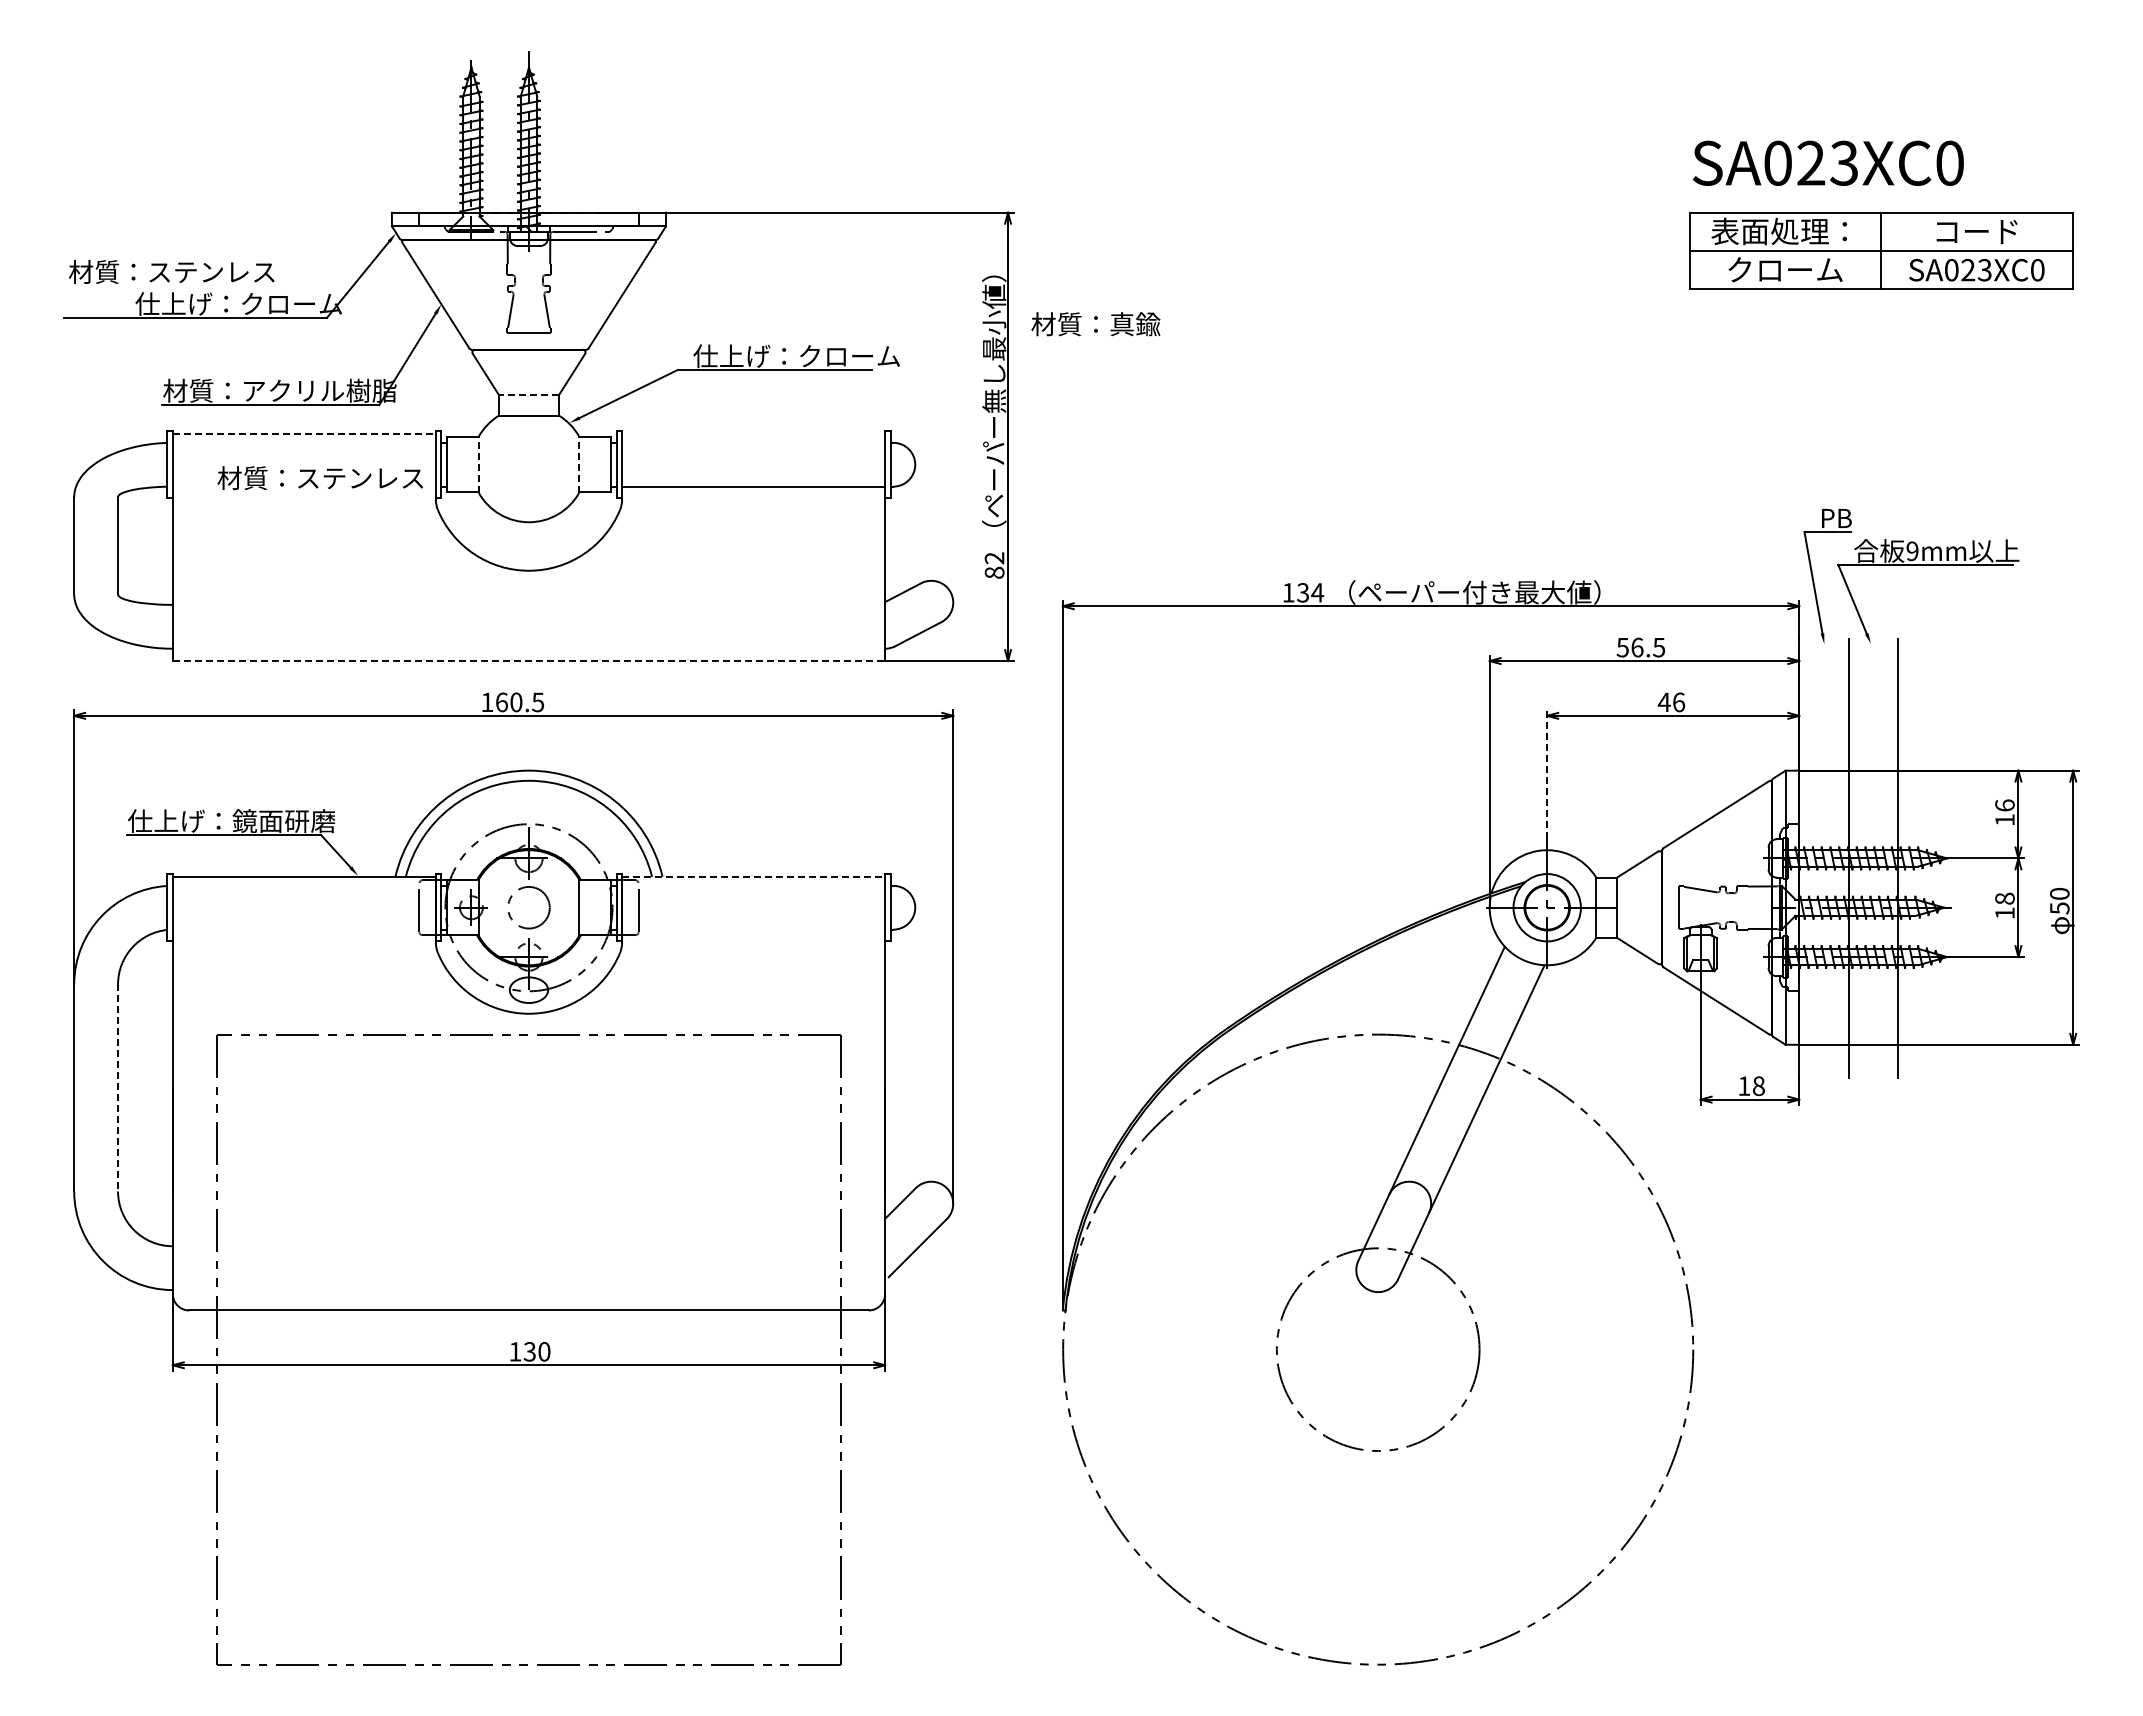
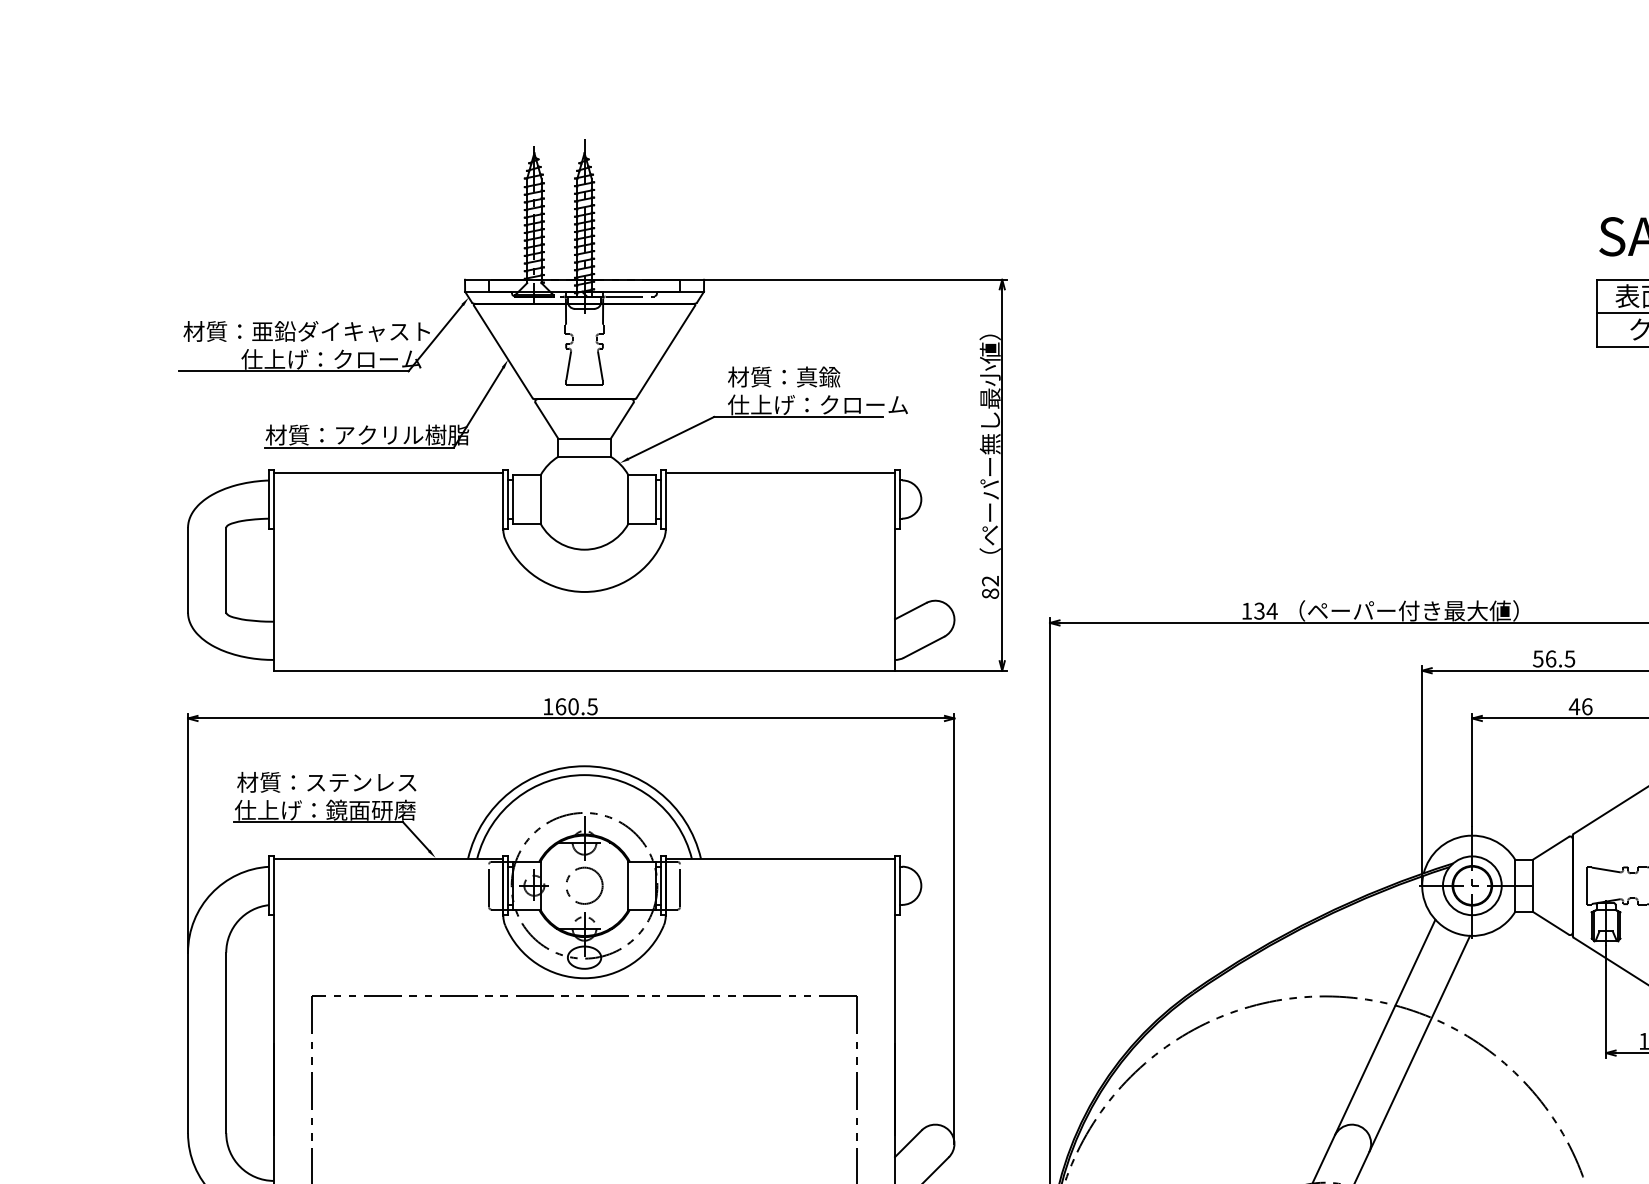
text: (249, 272) -> (340, 331), 材質：ステンレス -> 材質：亜鉛ダイキャスト
text: (1095, 324) -> (783, 377), moved
line: (528, 394) -> (584, 438), dashed -> solid
line: (304, 433) -> (388, 472), dashed -> solid
line: (478, 464) -> (540, 499), dashed -> solid
line: (579, 464) -> (628, 499), dashed -> solid
text: (319, 478) -> (326, 782), moved
line: (753, 486) -> (780, 472), moved
line: (529, 661) -> (584, 671), dashed -> solid
line: (1547, 774) -> (1472, 769), dashed -> solid
line: (754, 876) -> (781, 858), dashed -> solid
line: (118, 1088) -> (226, 1043), dashed -> solid

